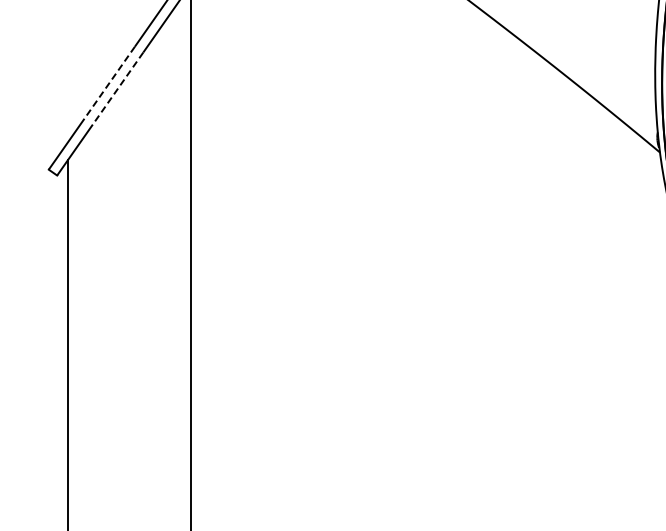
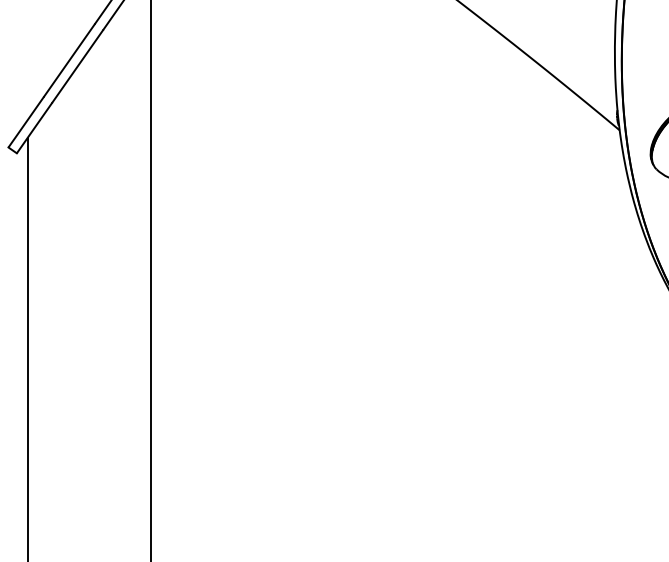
line: (109, 82) -> (69, 60), dashed -> solid
line: (117, 88) -> (77, 66), dashed -> solid

